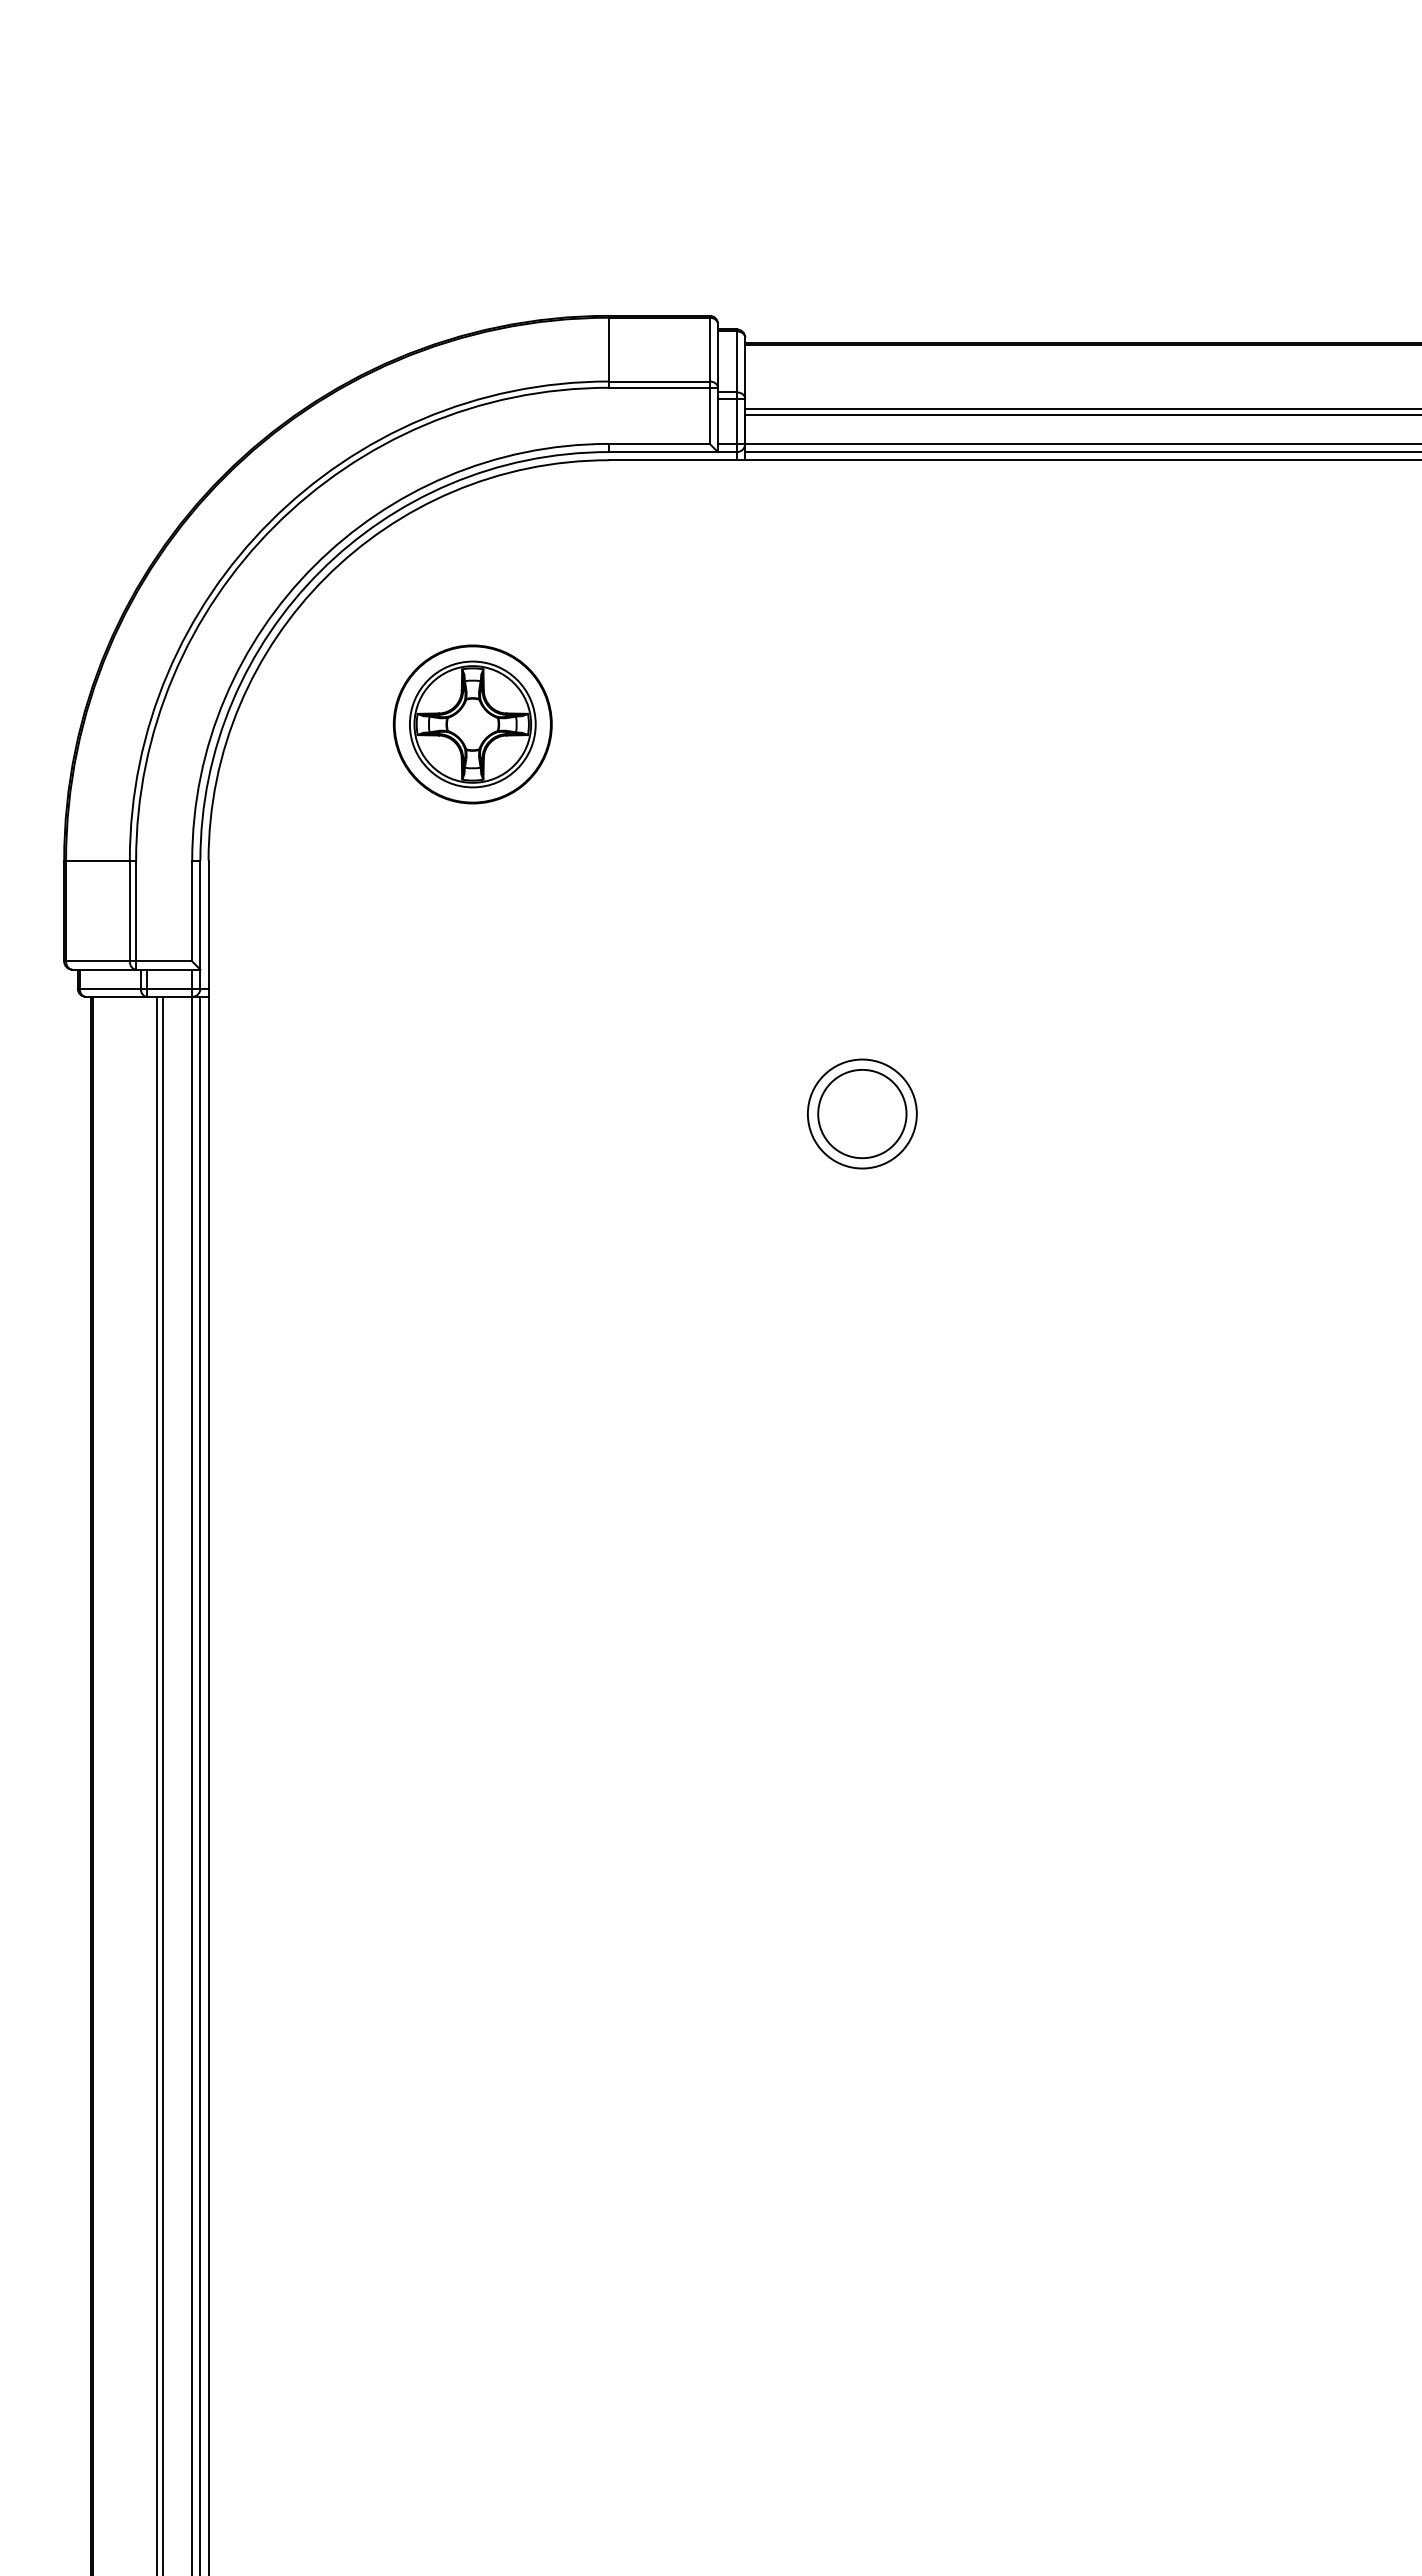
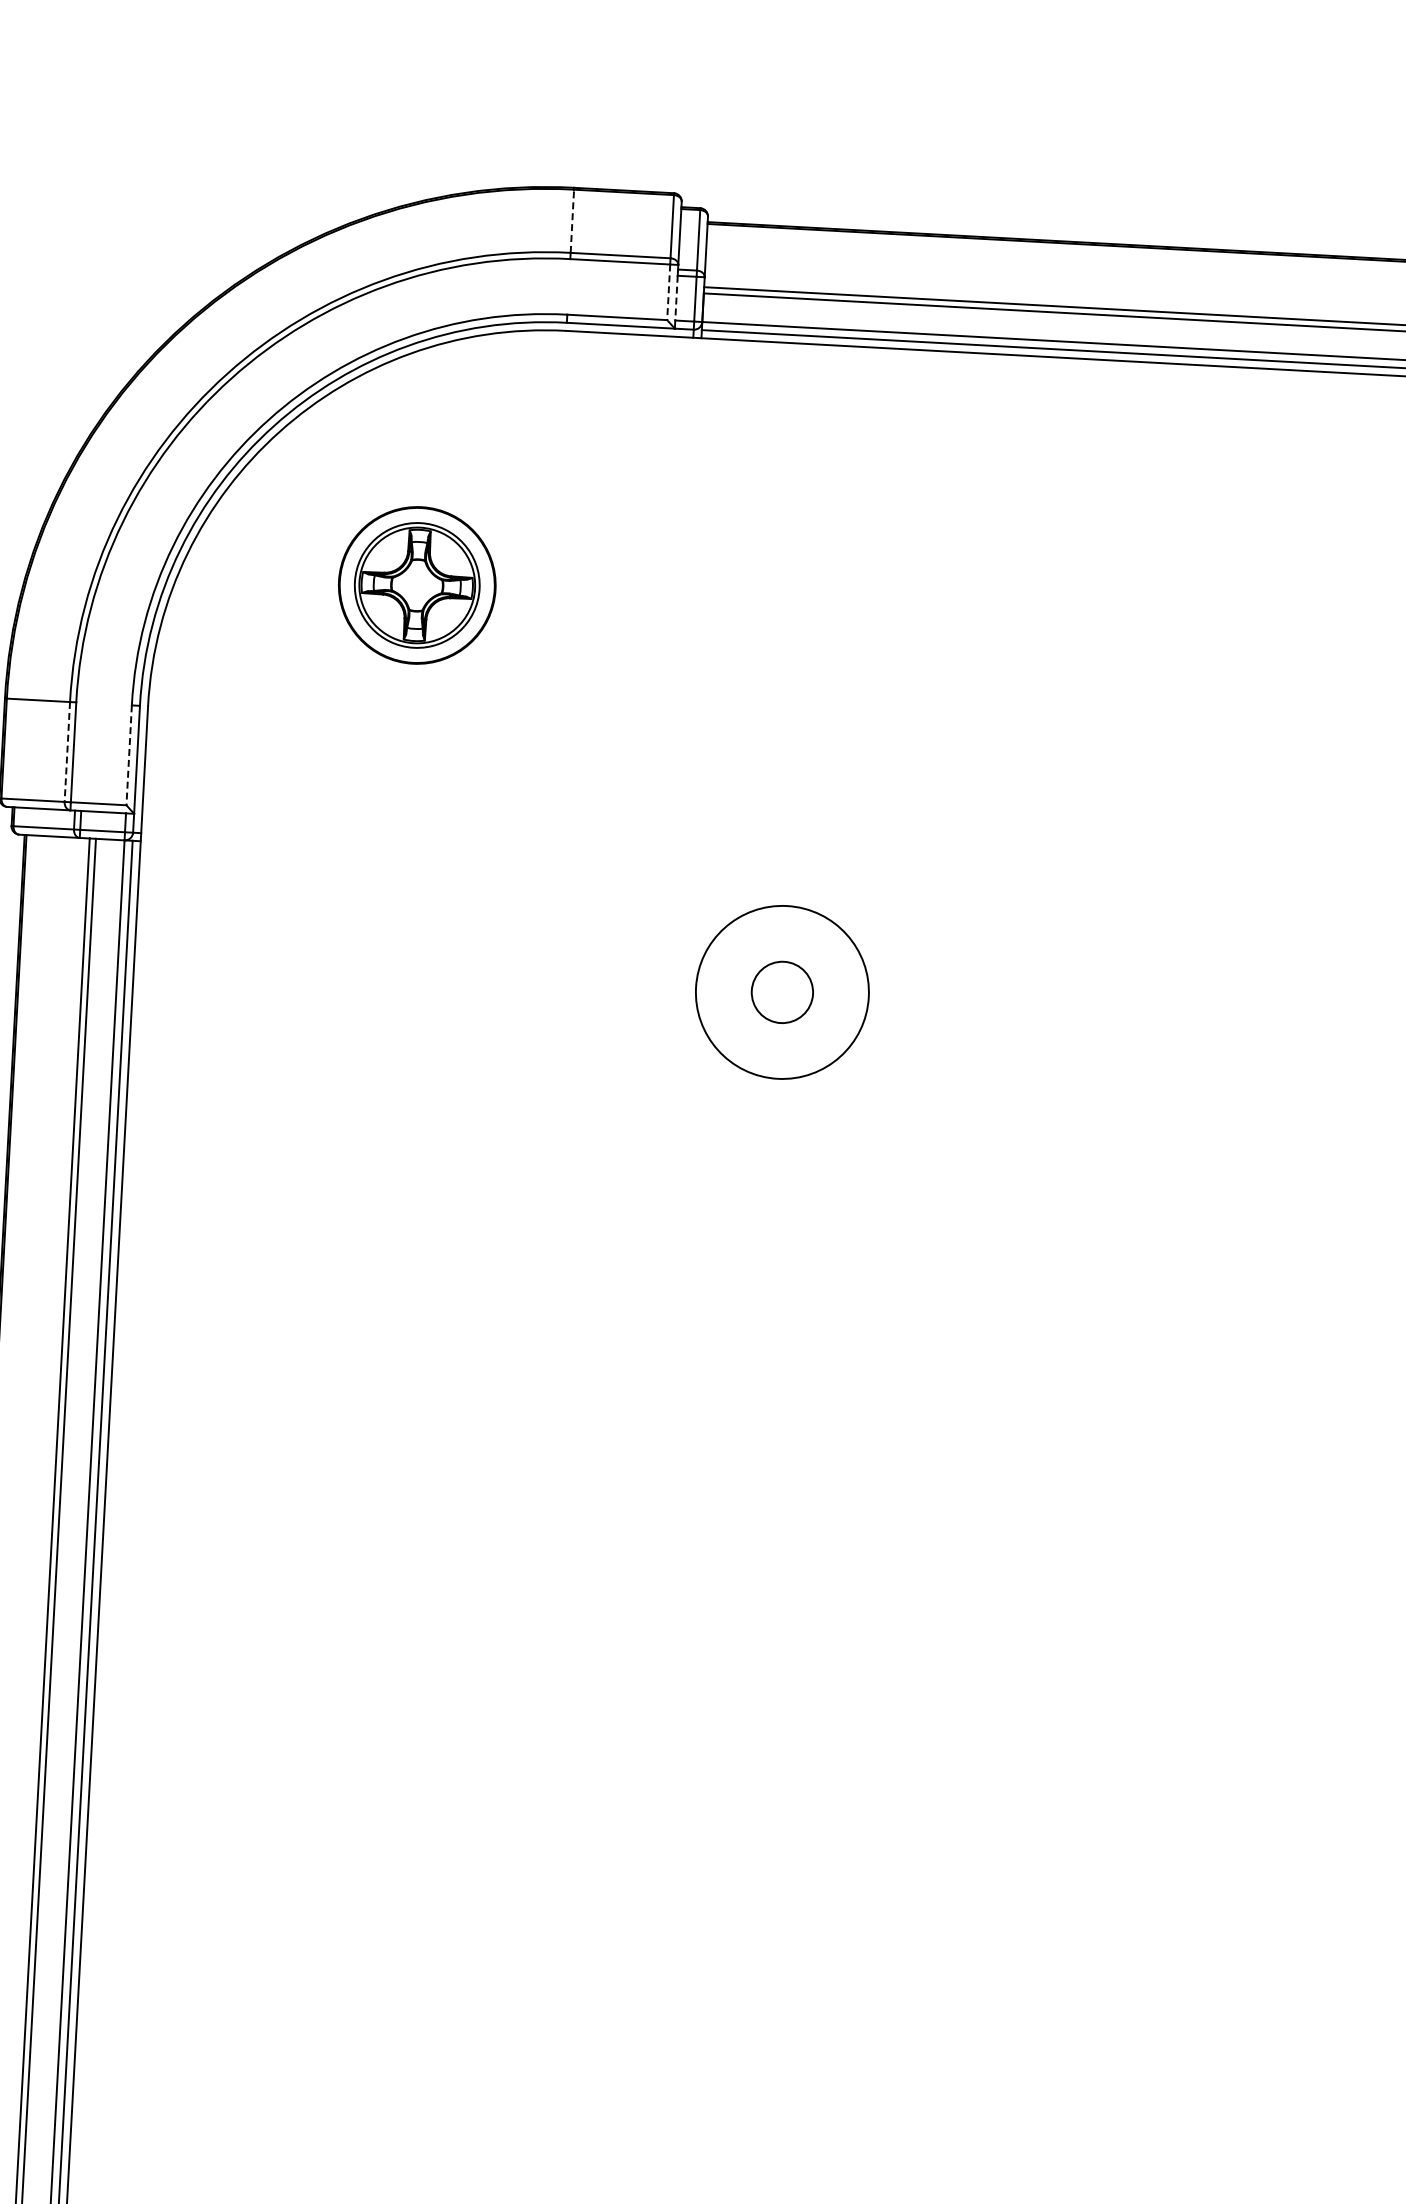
line: (609, 349) -> (572, 221), solid -> dashed
line: (709, 416) -> (668, 292), solid -> dashed
line: (717, 421) -> (676, 298), solid -> dashed
line: (129, 911) -> (66, 752), solid -> dashed
line: (192, 911) -> (129, 755), solid -> dashed
circle: (861, 1113) -> (781, 991), size x1.6
circle: (862, 1113) -> (782, 991), size x0.7

